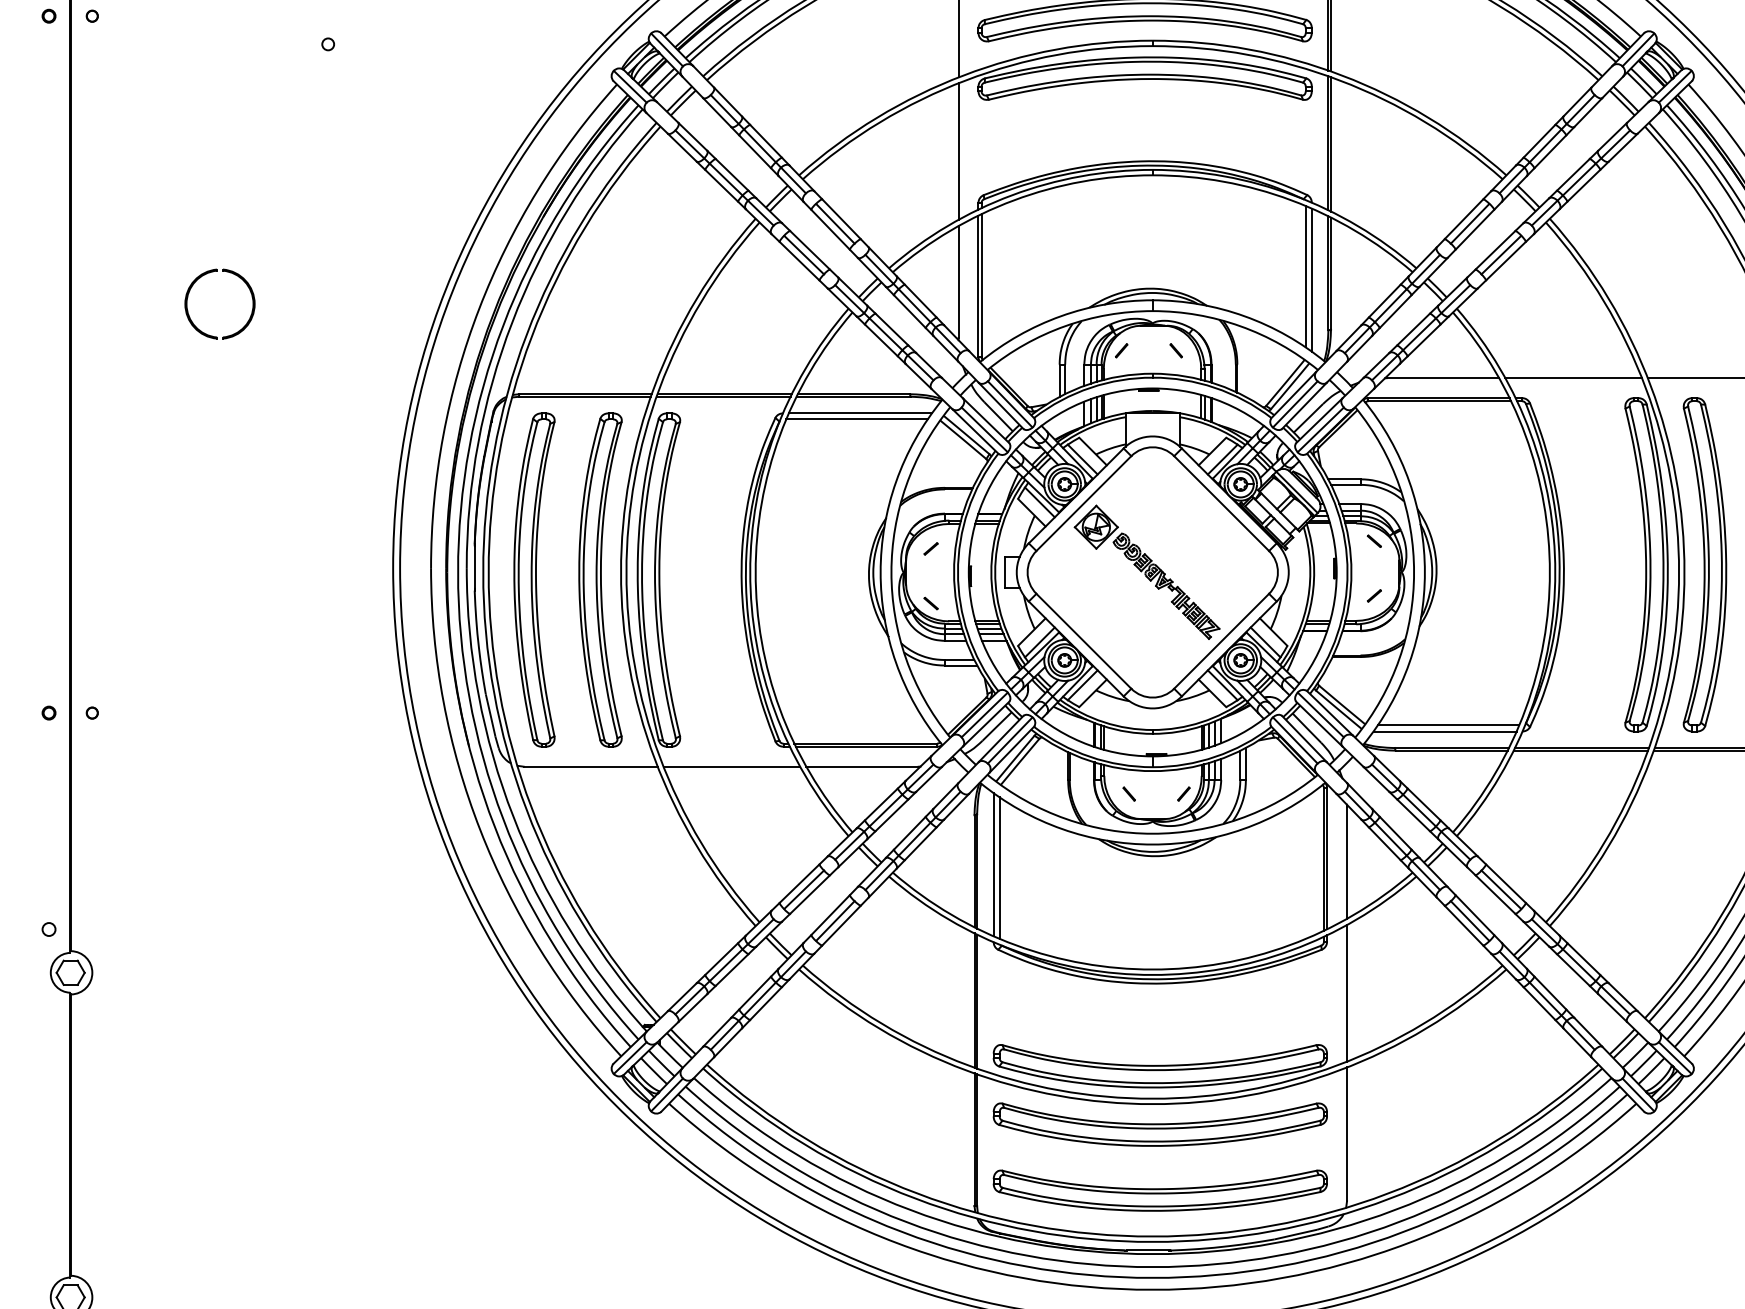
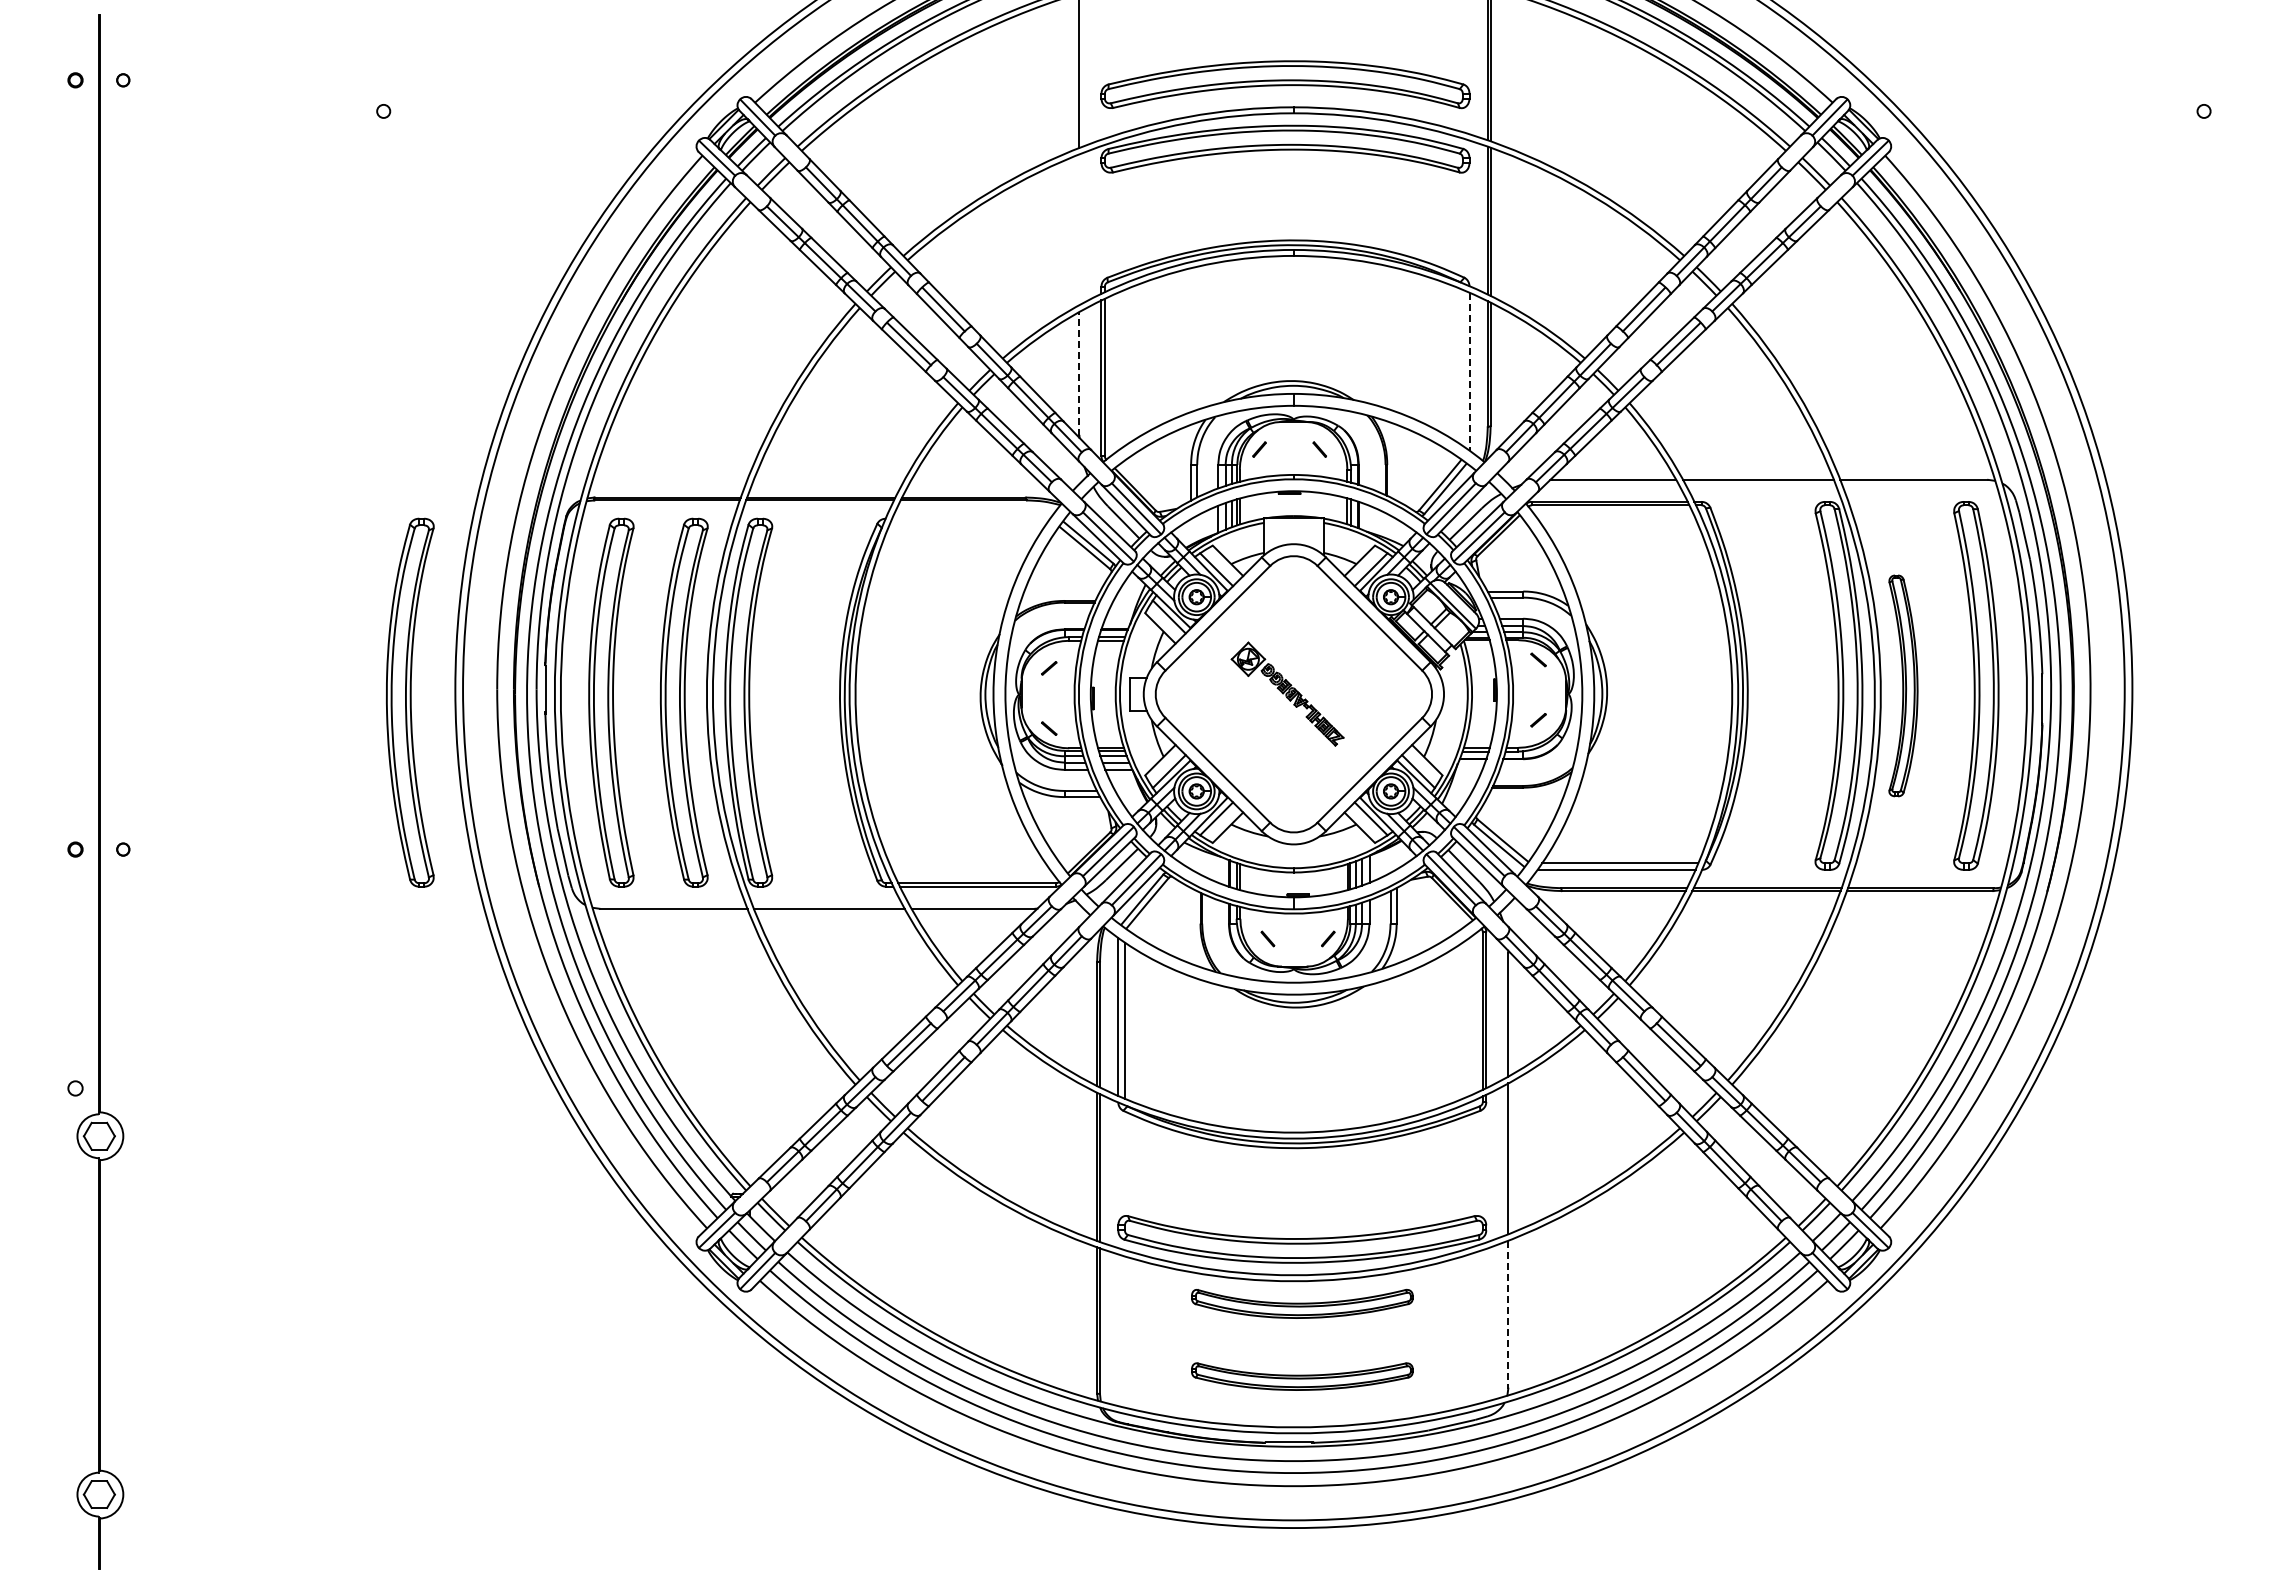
line: (958, 151) -> (1079, 229), removed
line: (1305, 276) -> (1462, 367), removed
part: (239, 278) -> (285, 369), removed
line: (1311, 280) -> (1469, 371), solid -> dashed
line: (958, 281) -> (1079, 373), solid -> dashed
line: (860, 413) -> (971, 518), removed
line: (857, 419) -> (967, 525), removed
part: (1705, 564) -> (1903, 685), size x0.6
part: (1146, 571) -> (1287, 693), size x0.7
part: (352, 579) -> (410, 702), added
part: (1160, 1124) -> (1302, 1303), size x0.6
line: (1347, 1134) -> (1508, 1314), solid -> dashed
part: (1160, 1190) -> (1302, 1376), size x0.6

